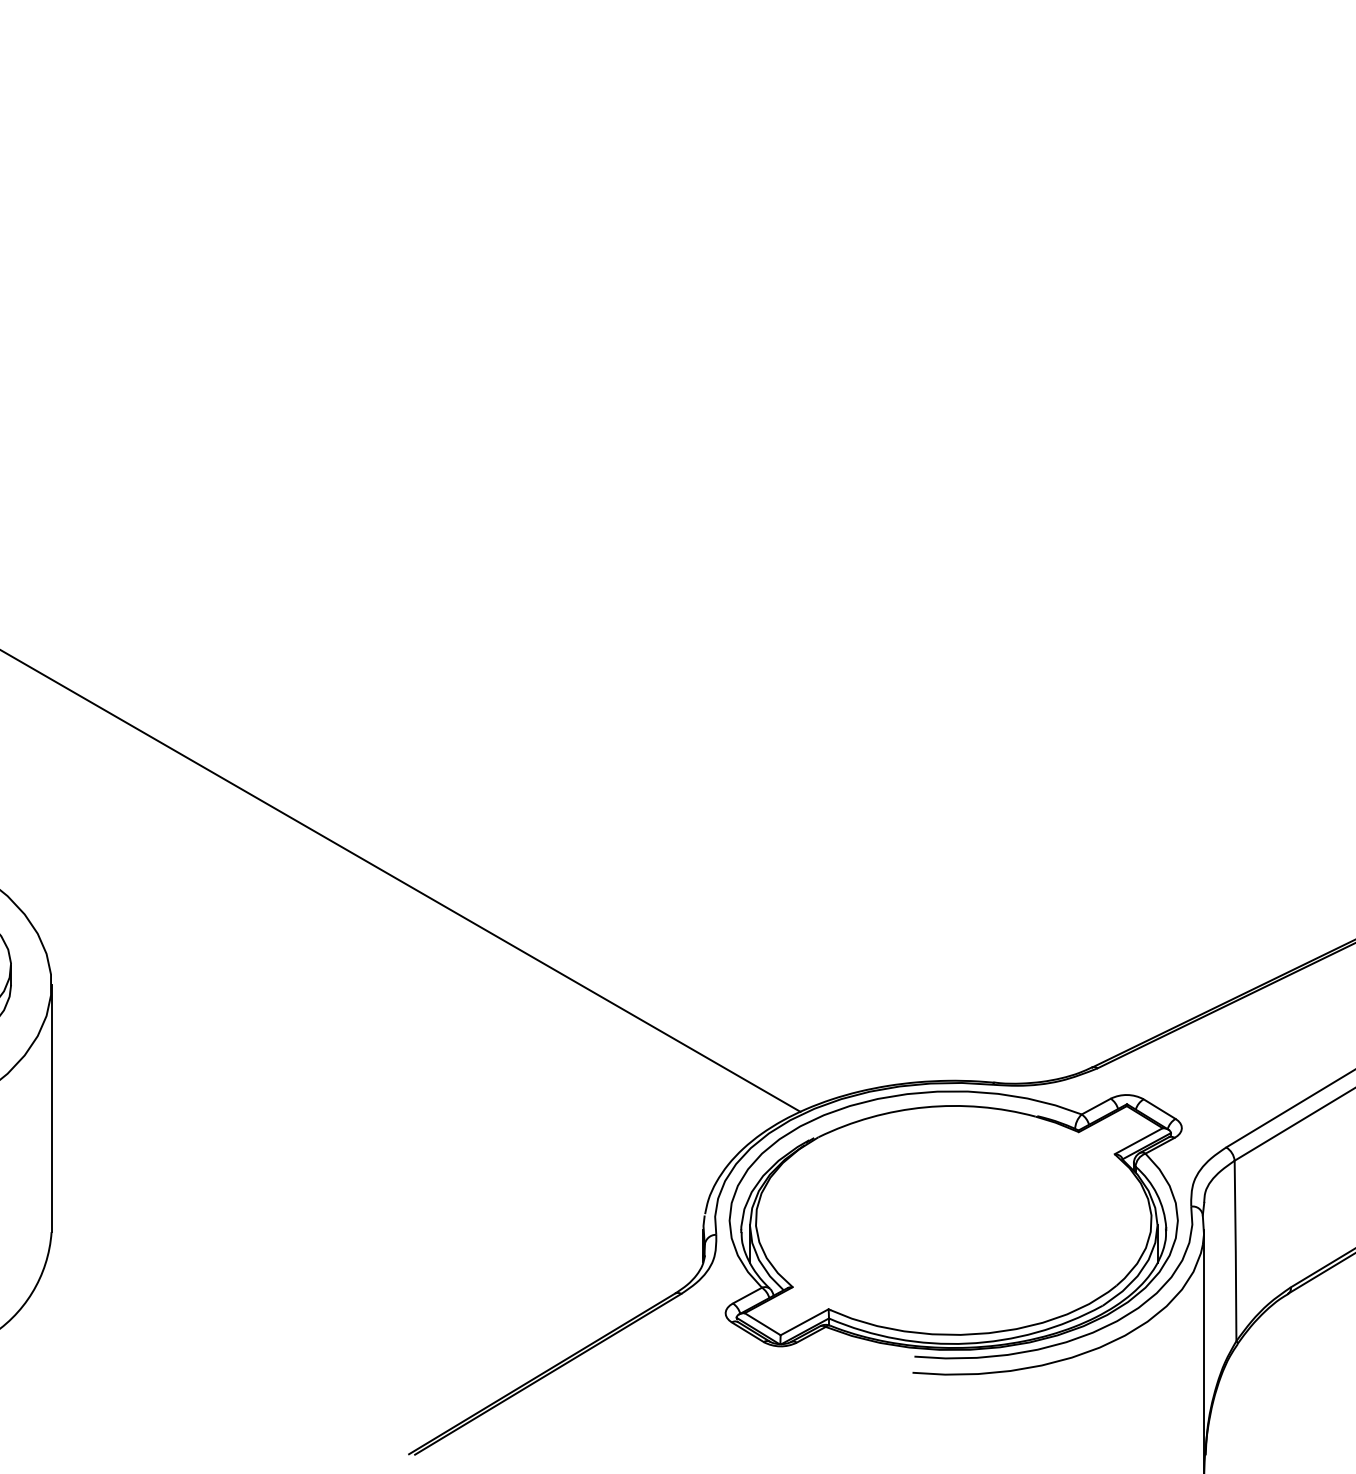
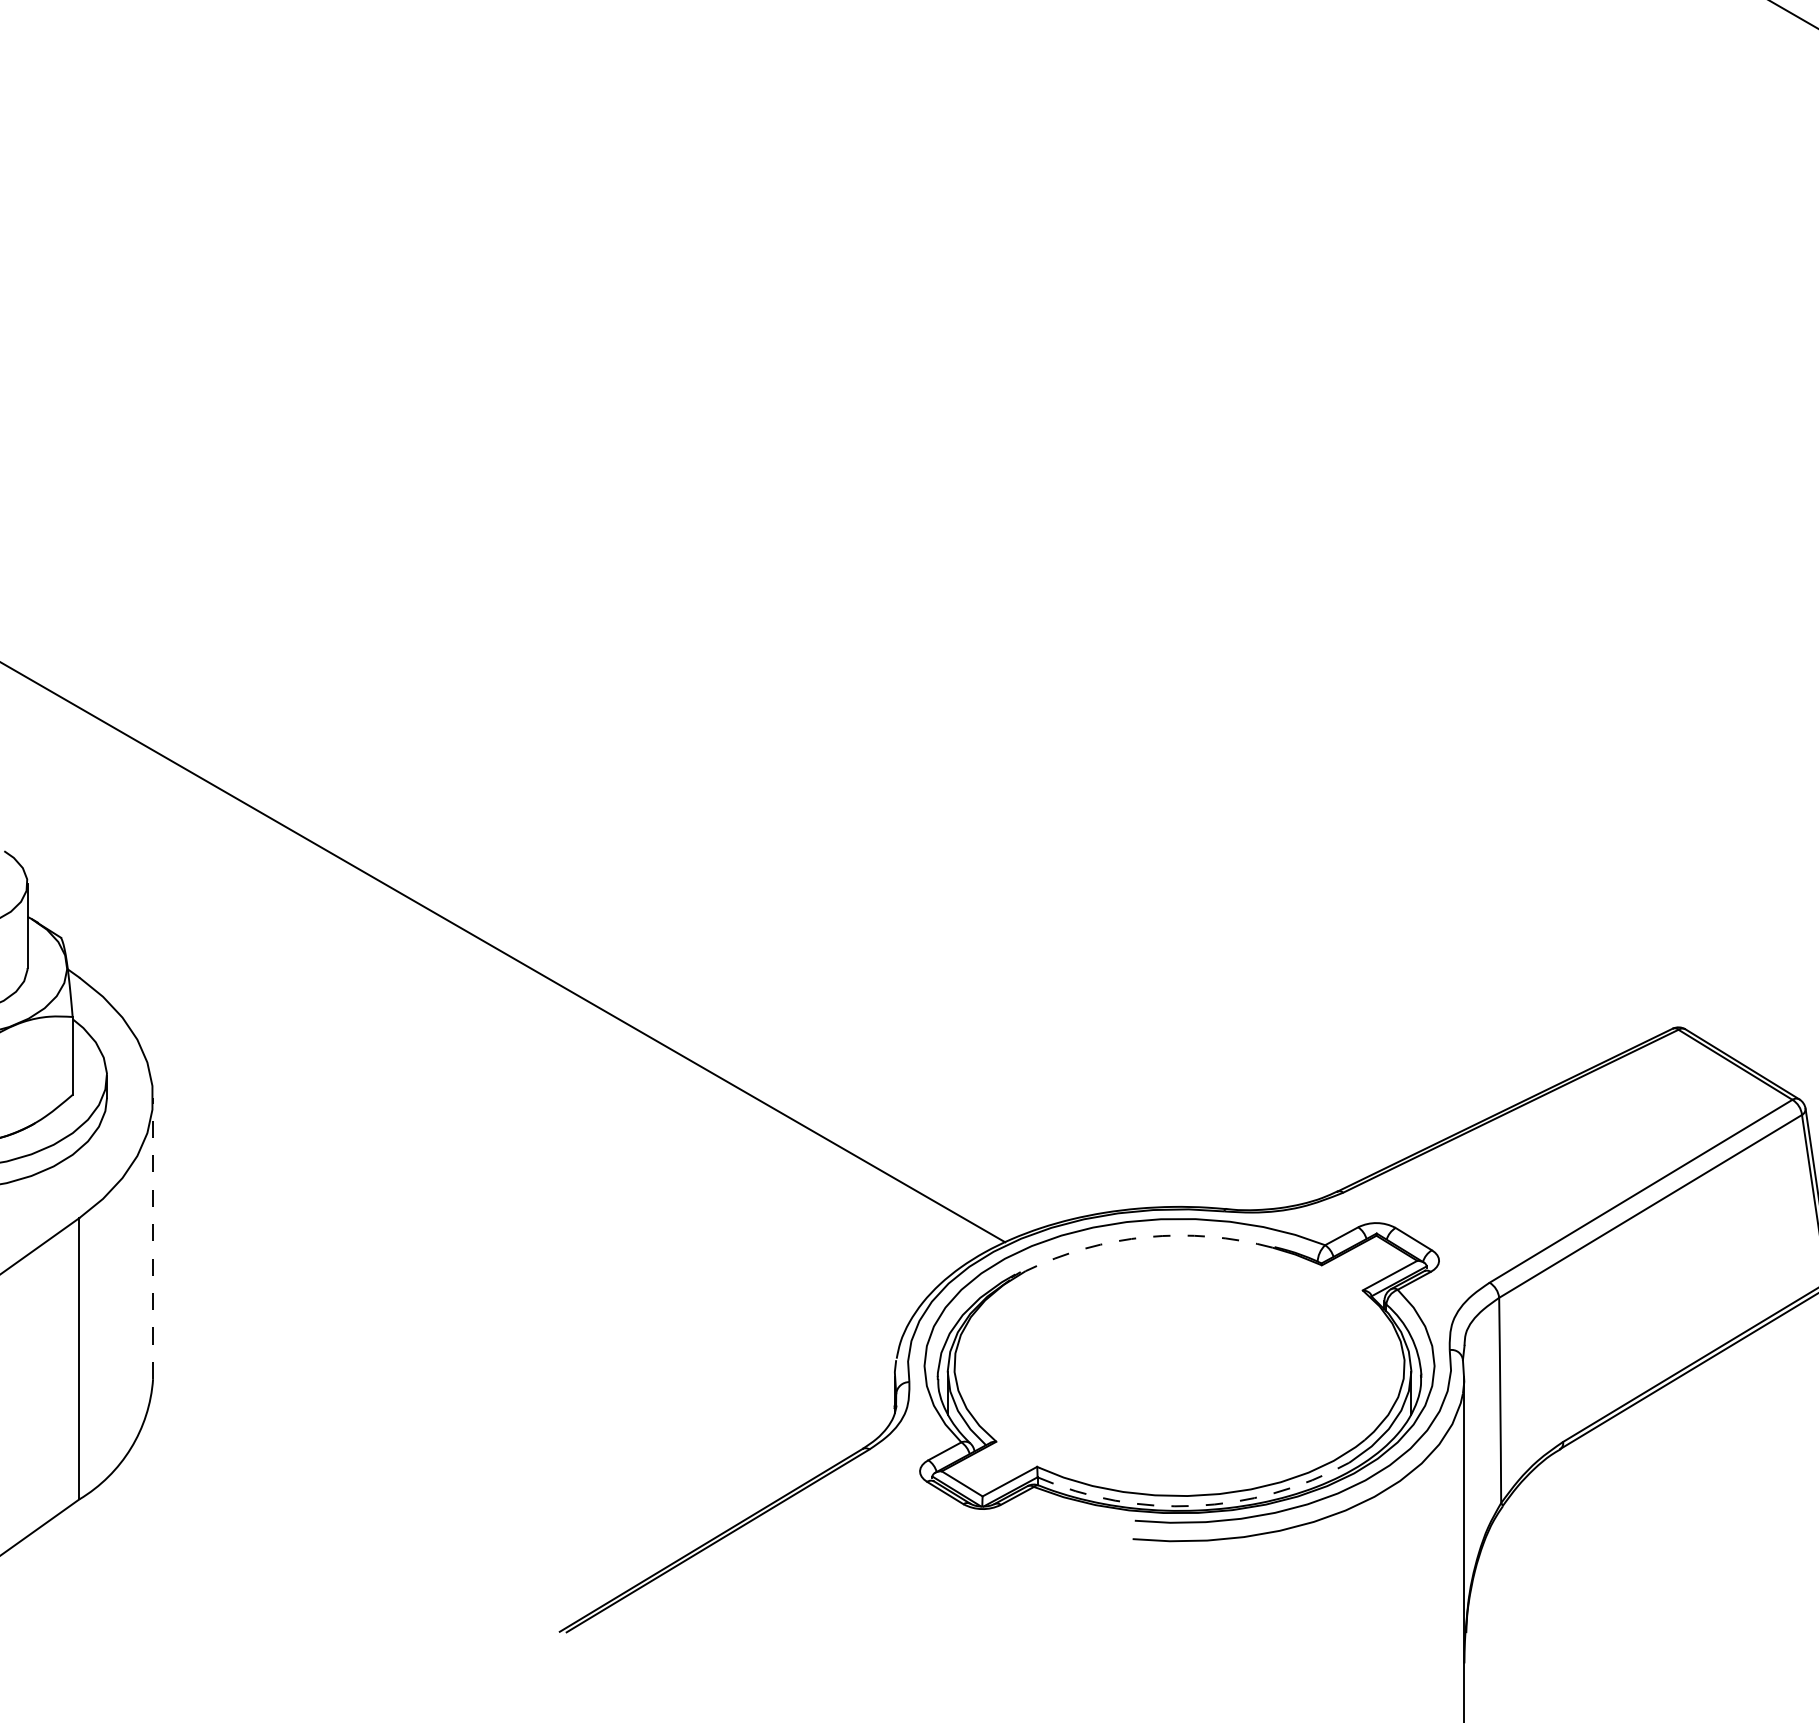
arc: (925, 1107) -> (1147, 1237), solid -> dashed
line: (51, 1108) -> (153, 1238), solid -> dashed
arc: (966, 1343) -> (1194, 1505), solid -> dashed

